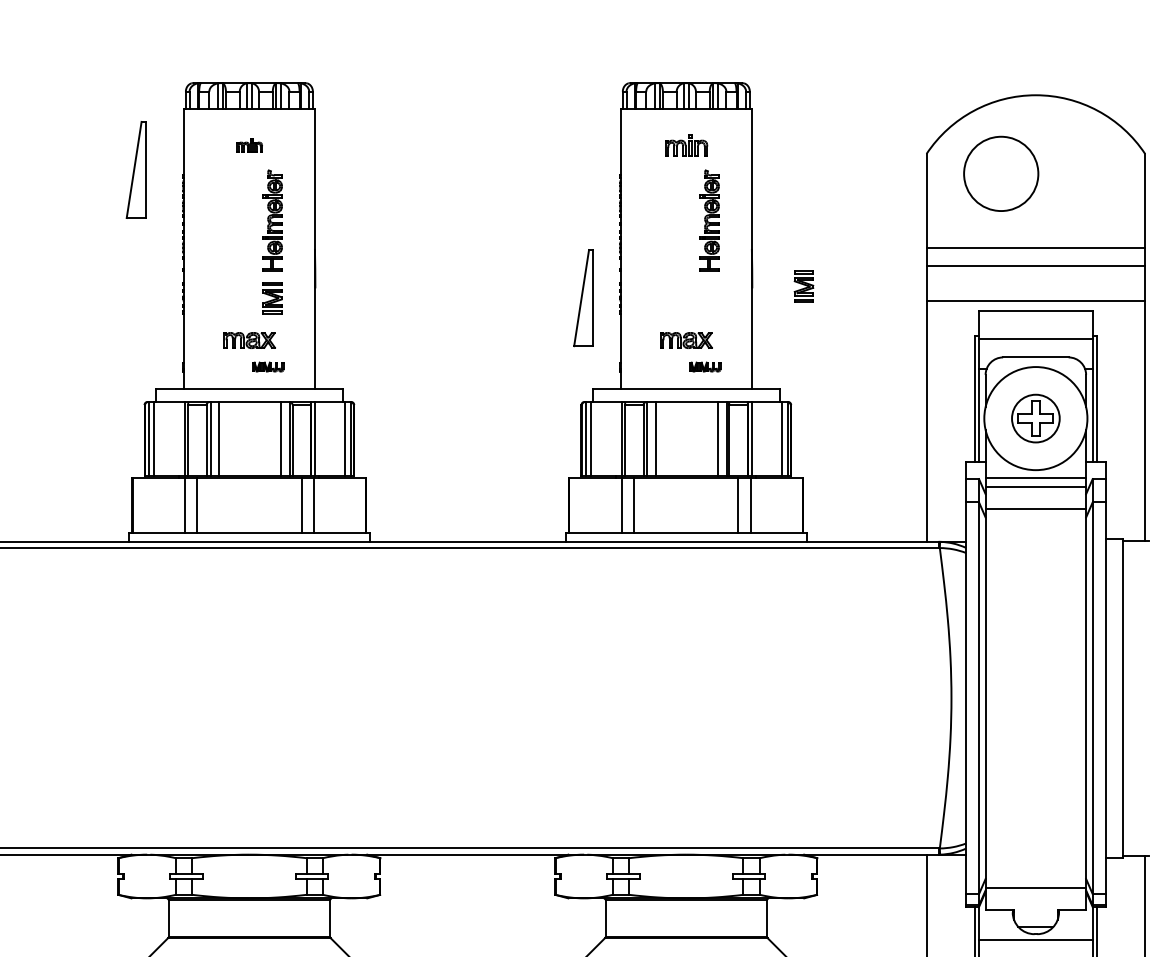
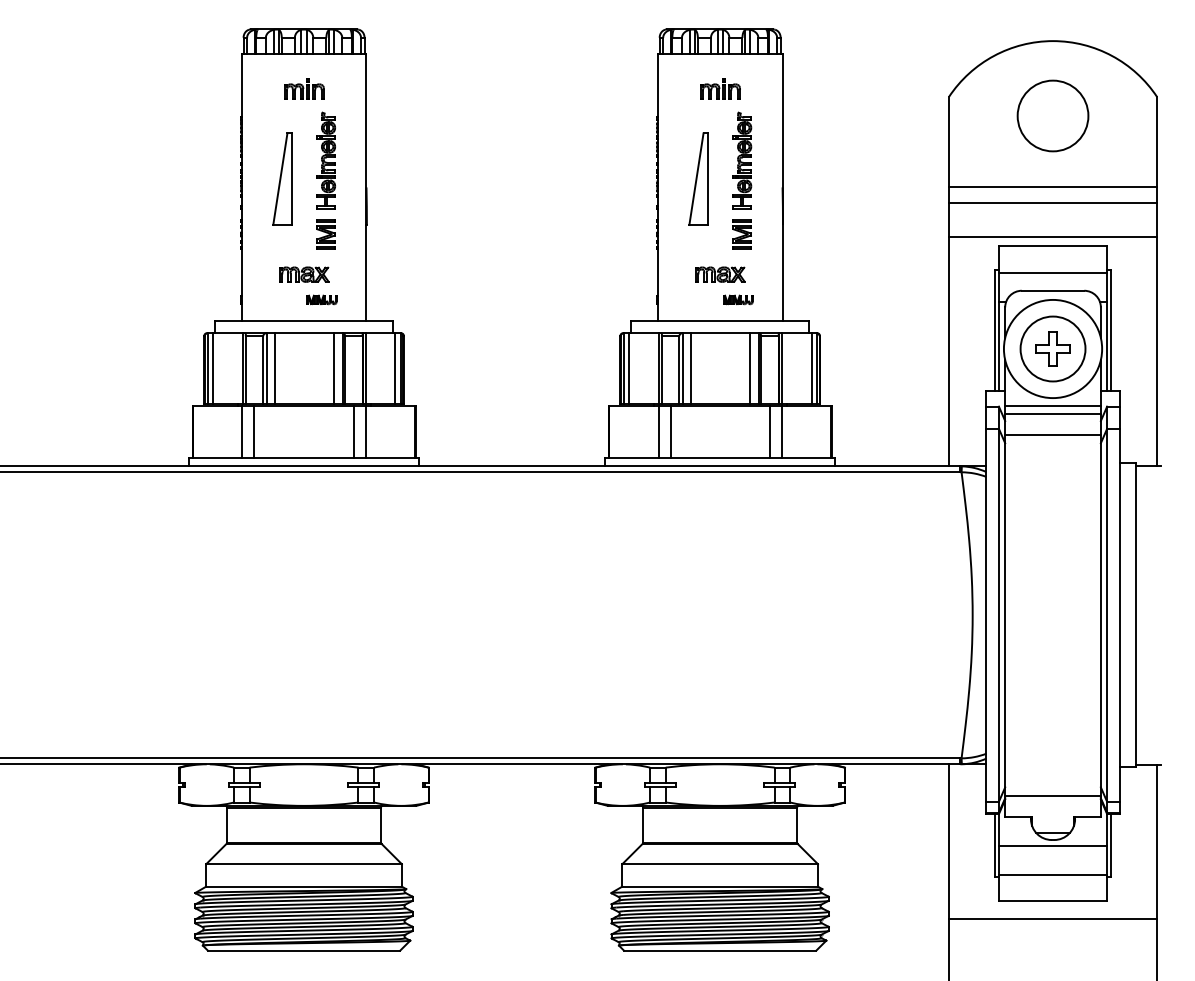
part: (249, 145) -> (304, 88), size x1.67
part: (136, 169) -> (282, 178), moved
circle: (1000, 173) -> (1052, 115), moved
part: (803, 286) -> (741, 234), moved
part: (583, 297) -> (698, 178), moved
circle: (1035, 418) -> (1052, 348), size x1.43

